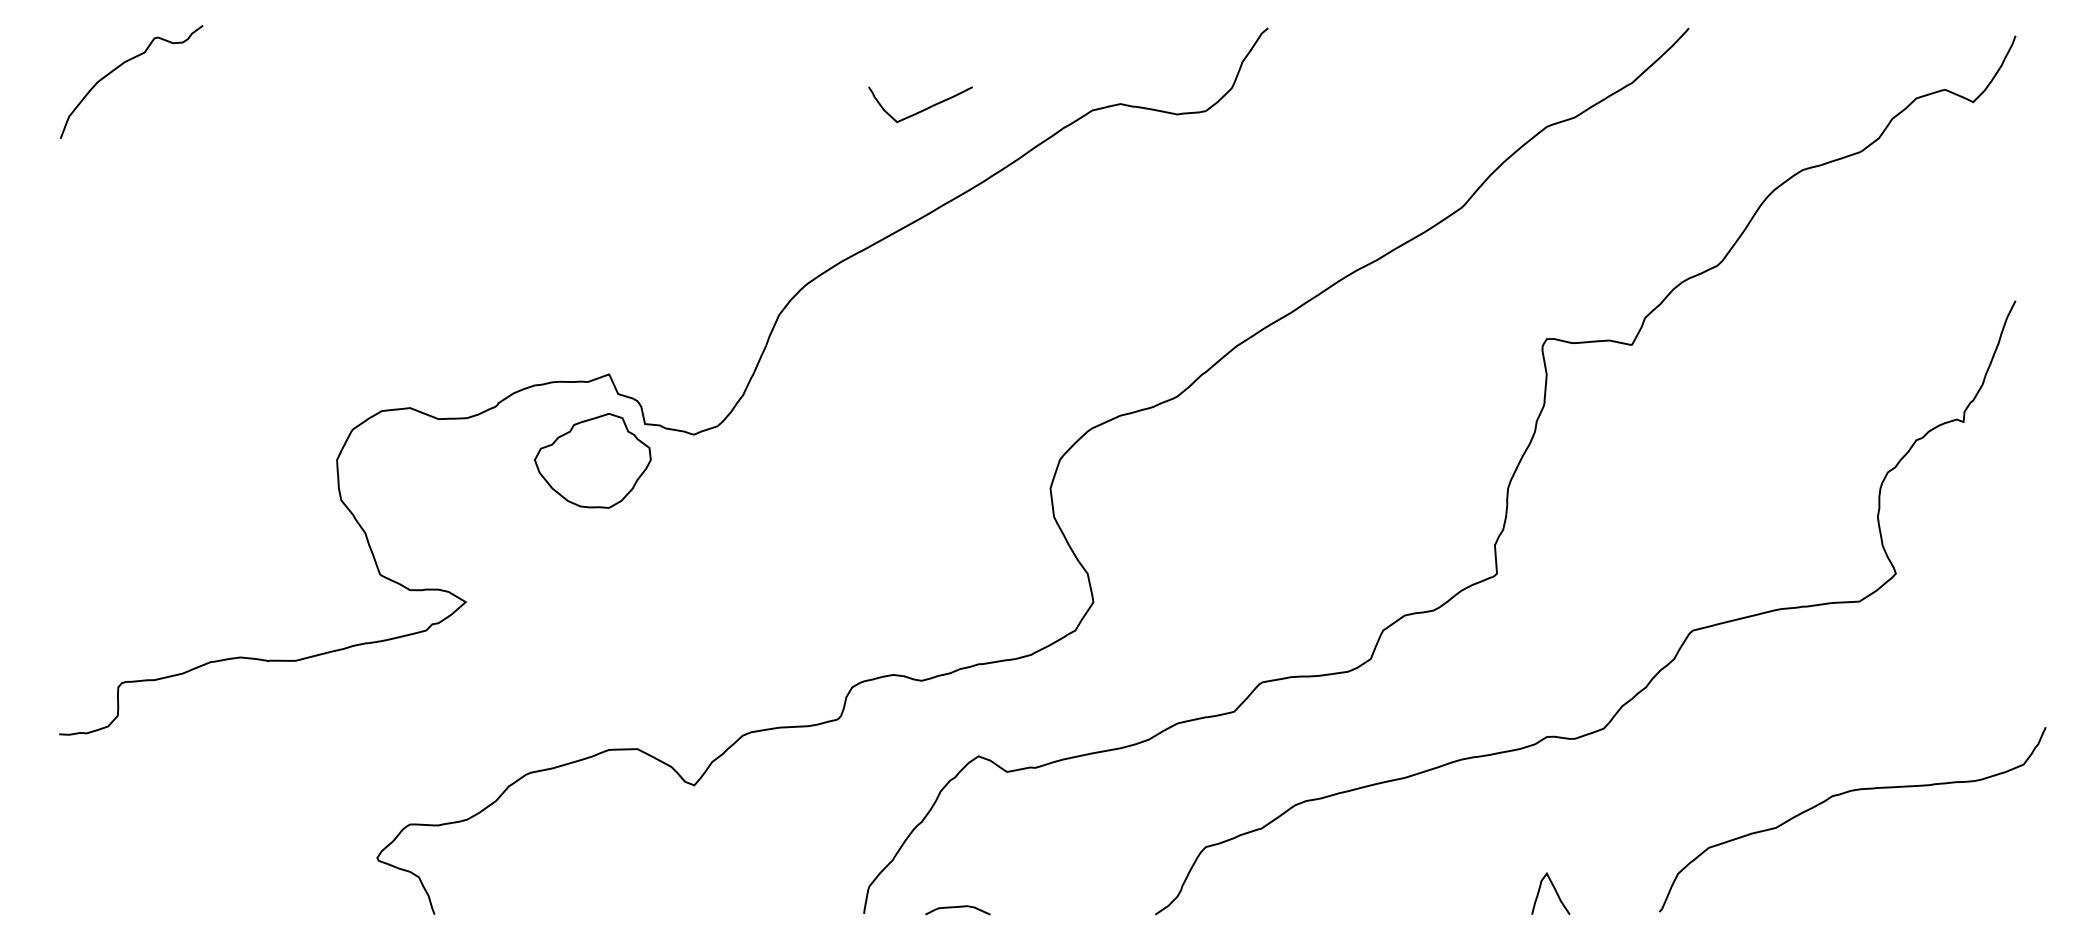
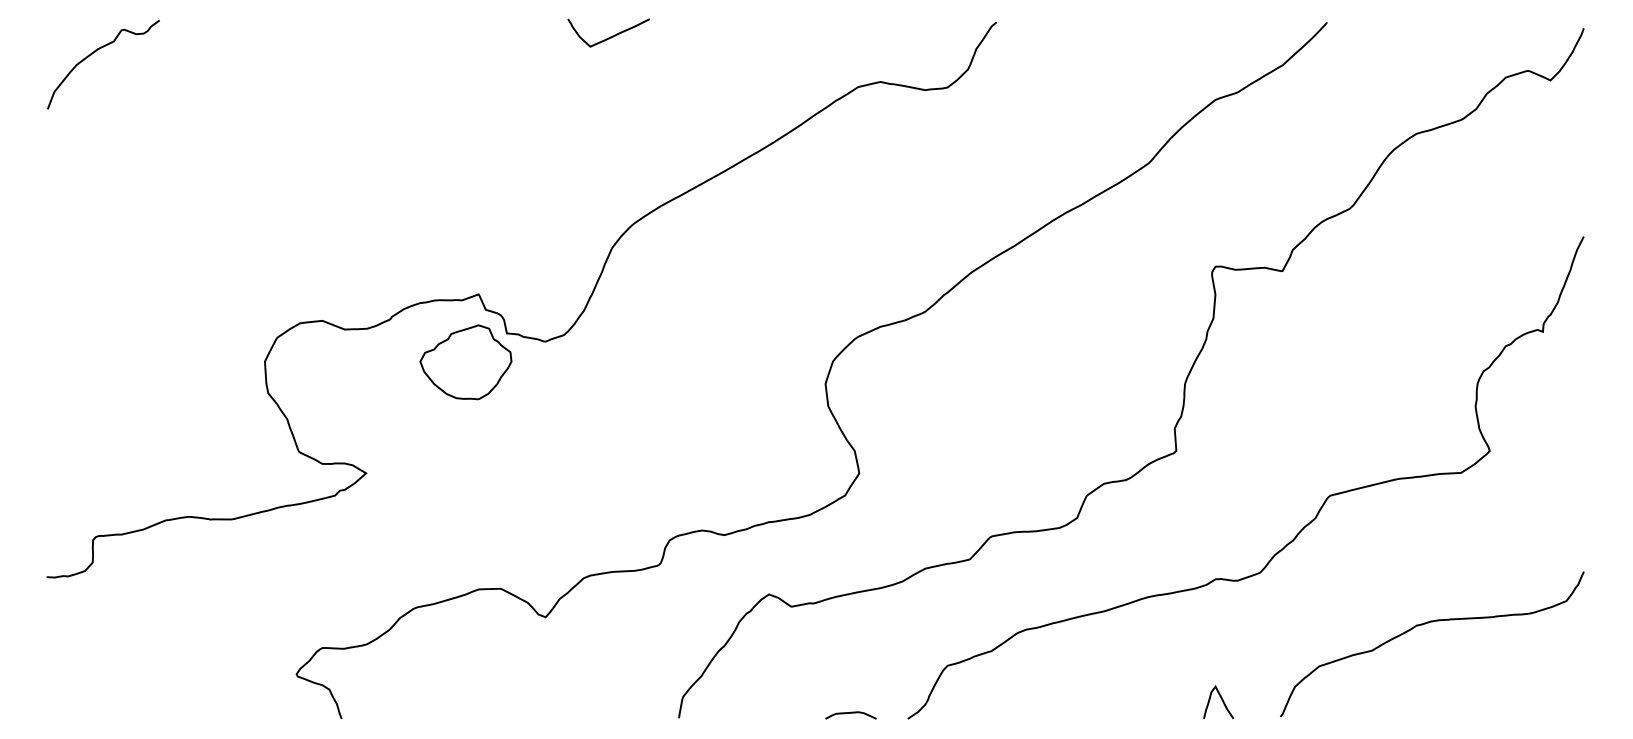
curve: (922, 109) -> (610, 36), moved
curve: (1843, 794) -> (1425, 624), moved
curve: (957, 907) -> (850, 713), moved

